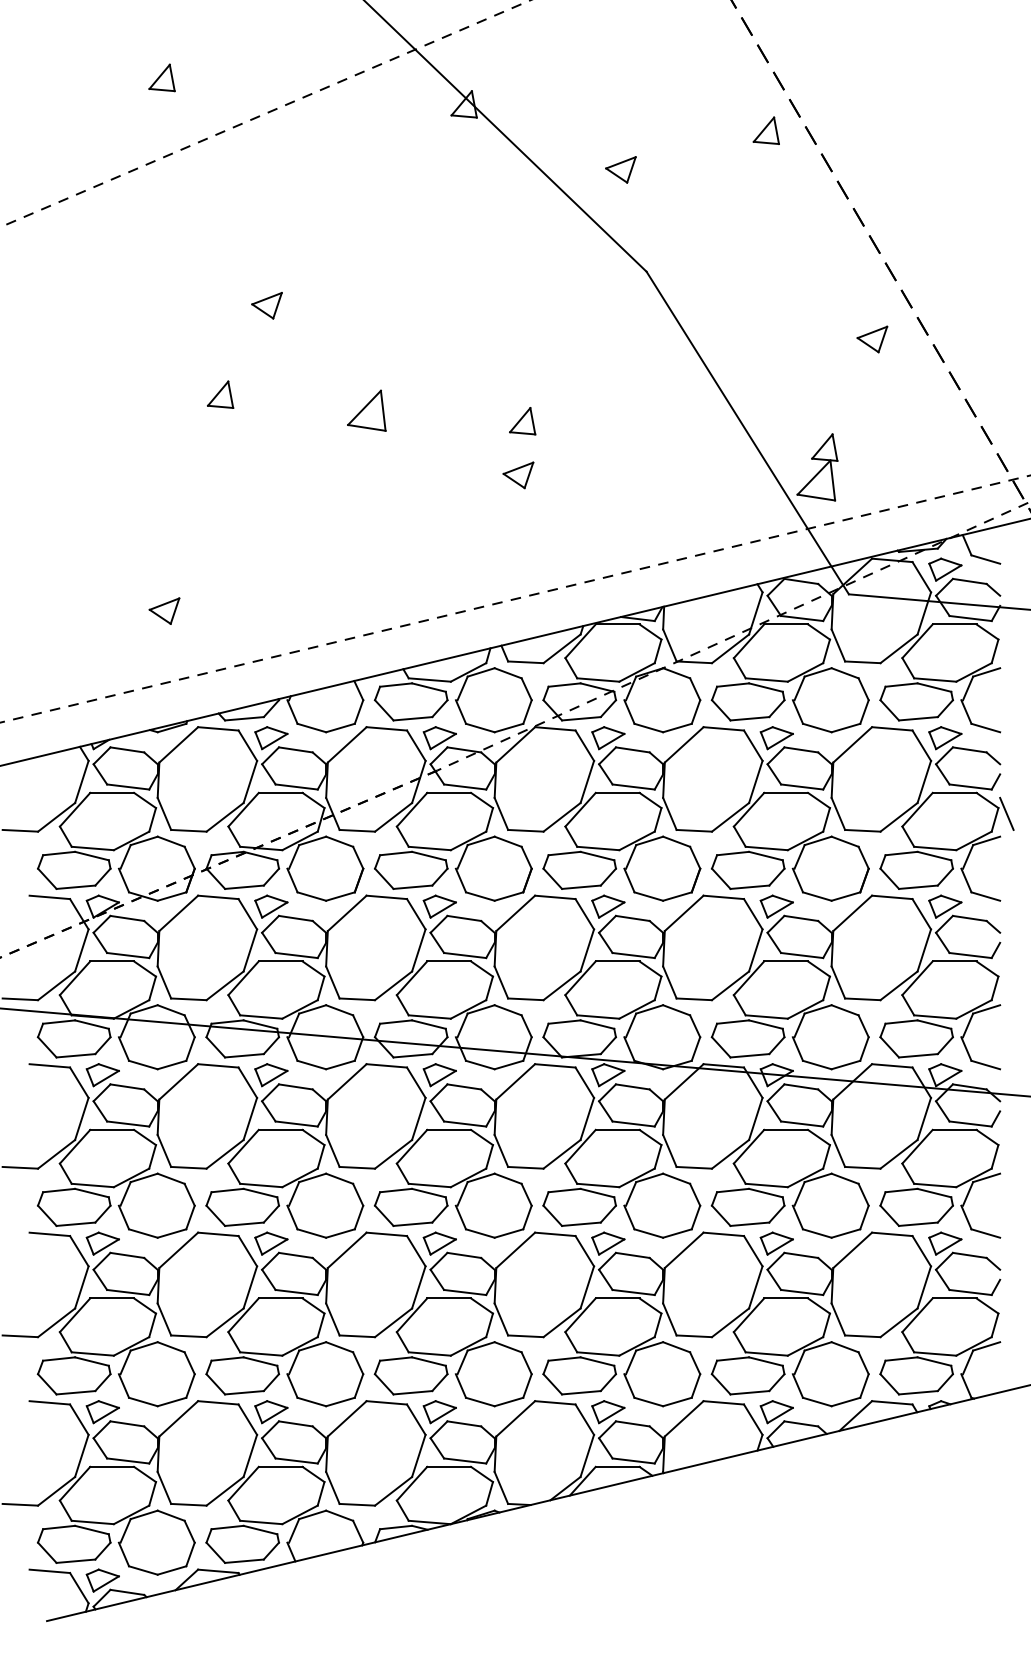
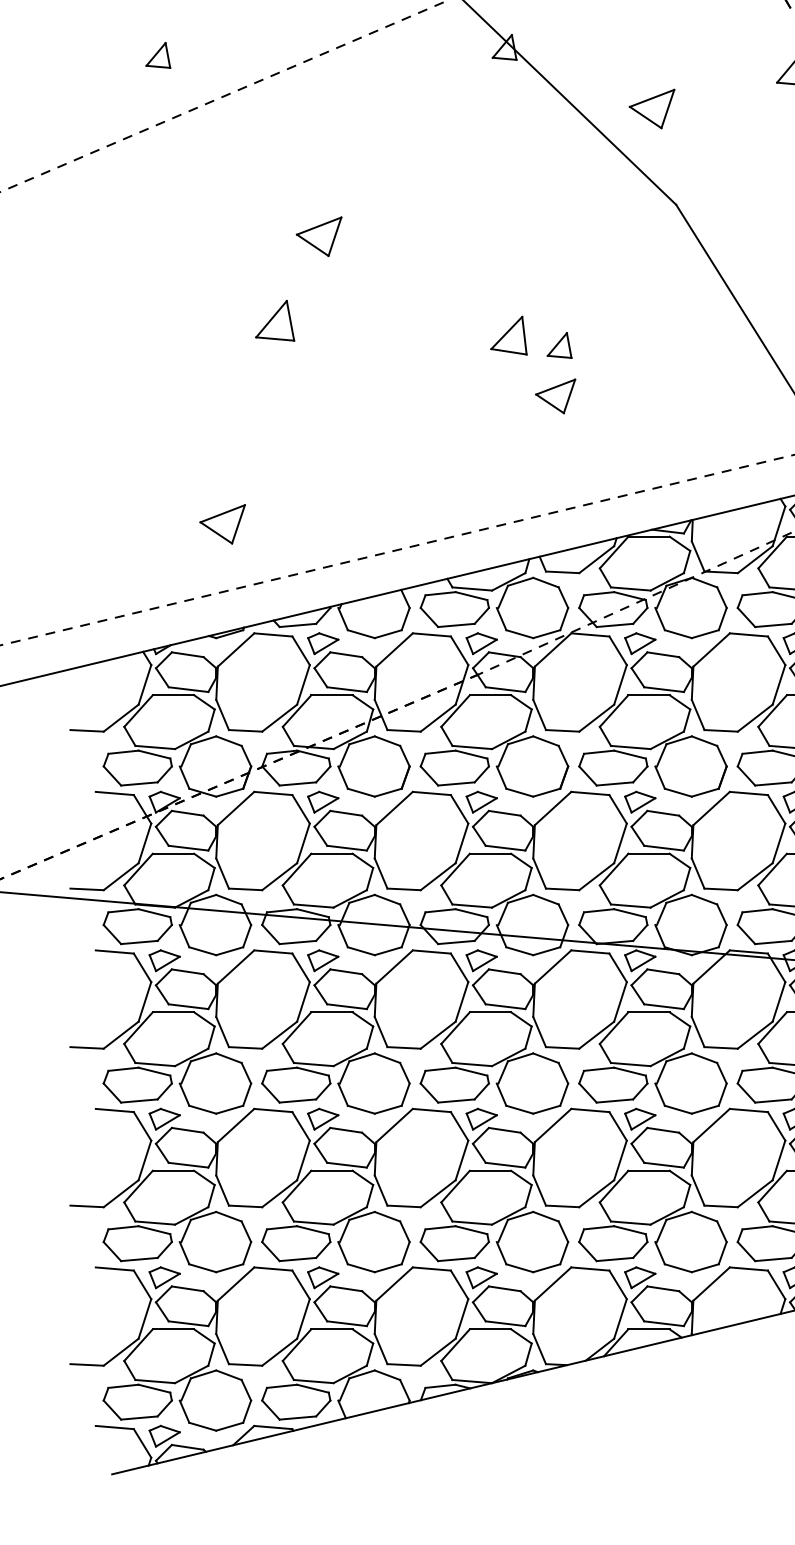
part: (161, 77) -> (157, 55), moved
part: (620, 169) -> (651, 108), size x1.6
part: (266, 305) -> (318, 236), size x1.6
part: (220, 394) -> (275, 320), size x1.6
part: (366, 410) -> (508, 335), moved
part: (518, 475) -> (555, 396), size x1.4
part: (164, 610) -> (222, 523), size x1.6

